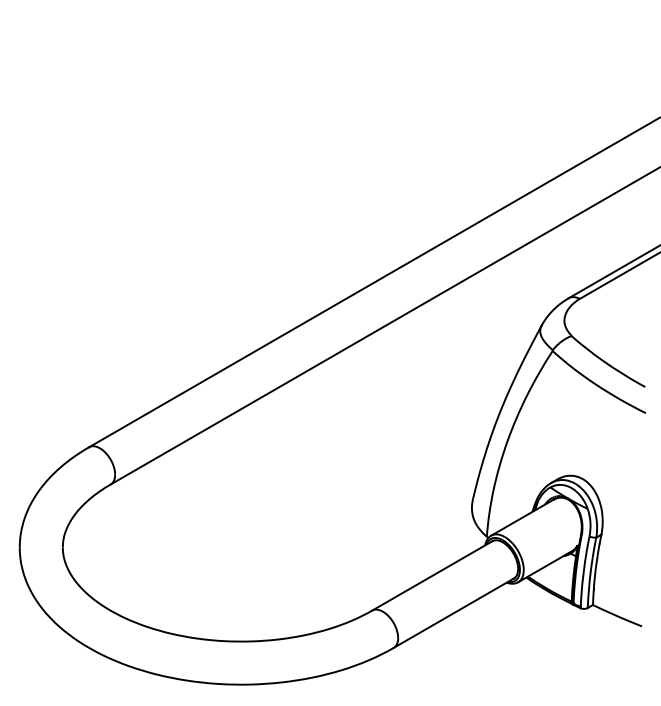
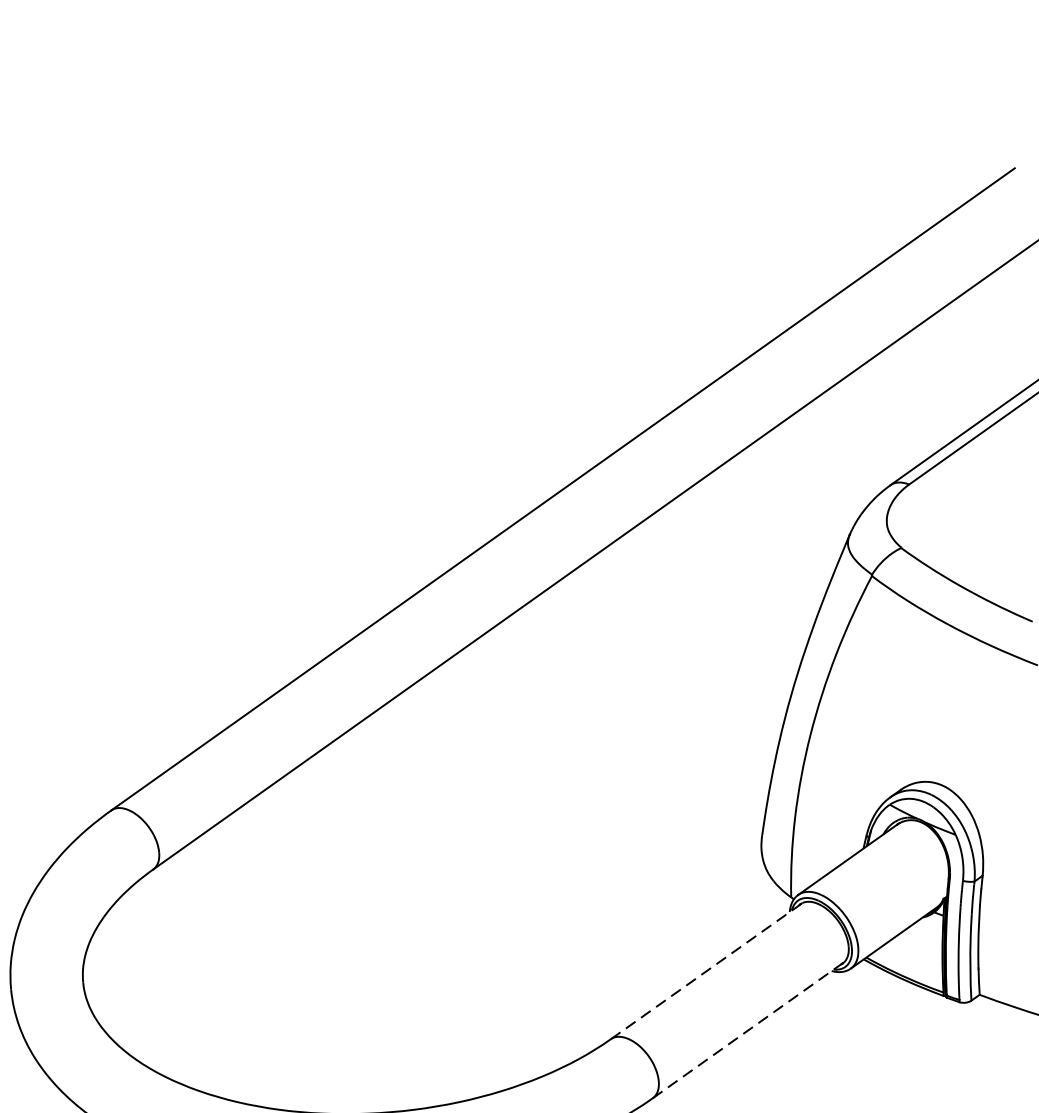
line: (432, 575) -> (706, 970), solid -> dashed
line: (454, 612) -> (749, 1029), solid -> dashed

